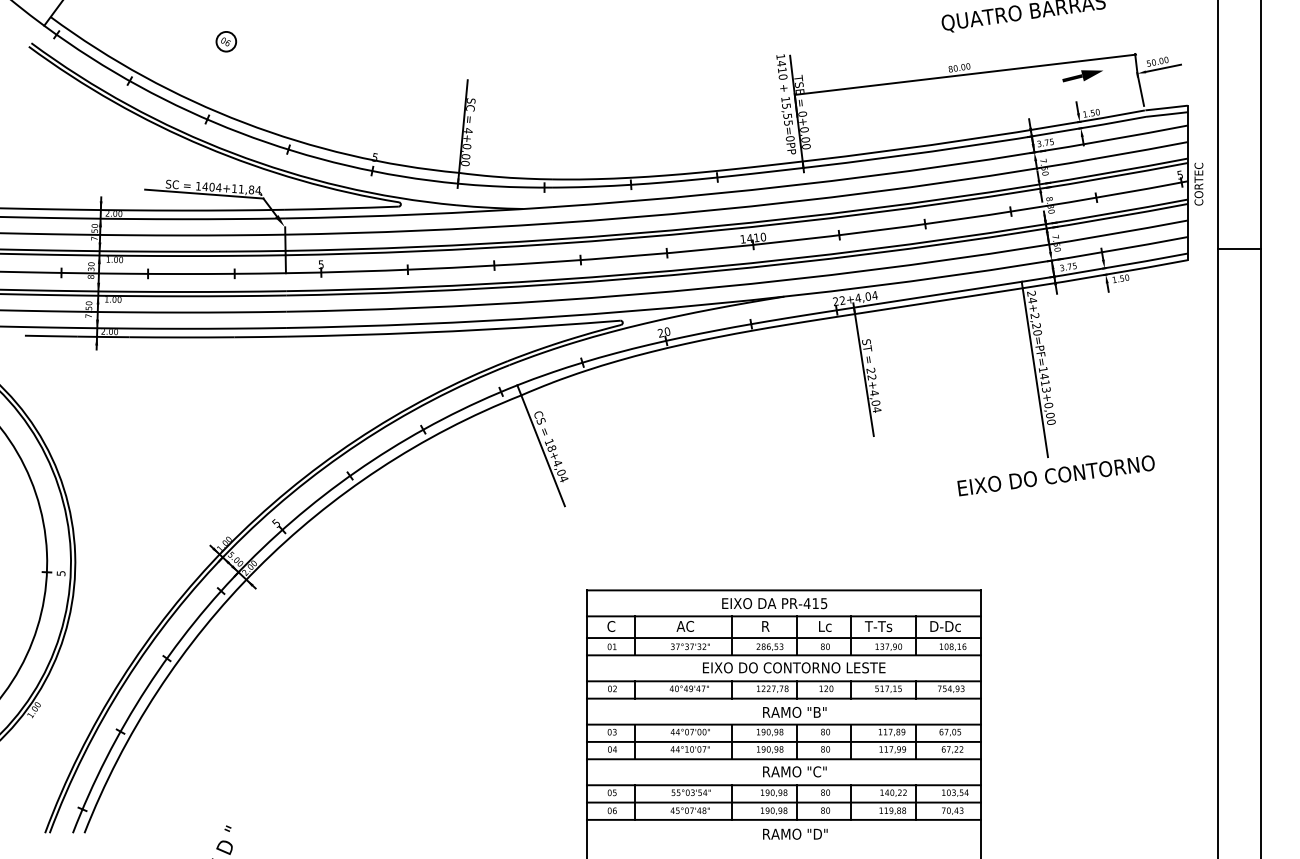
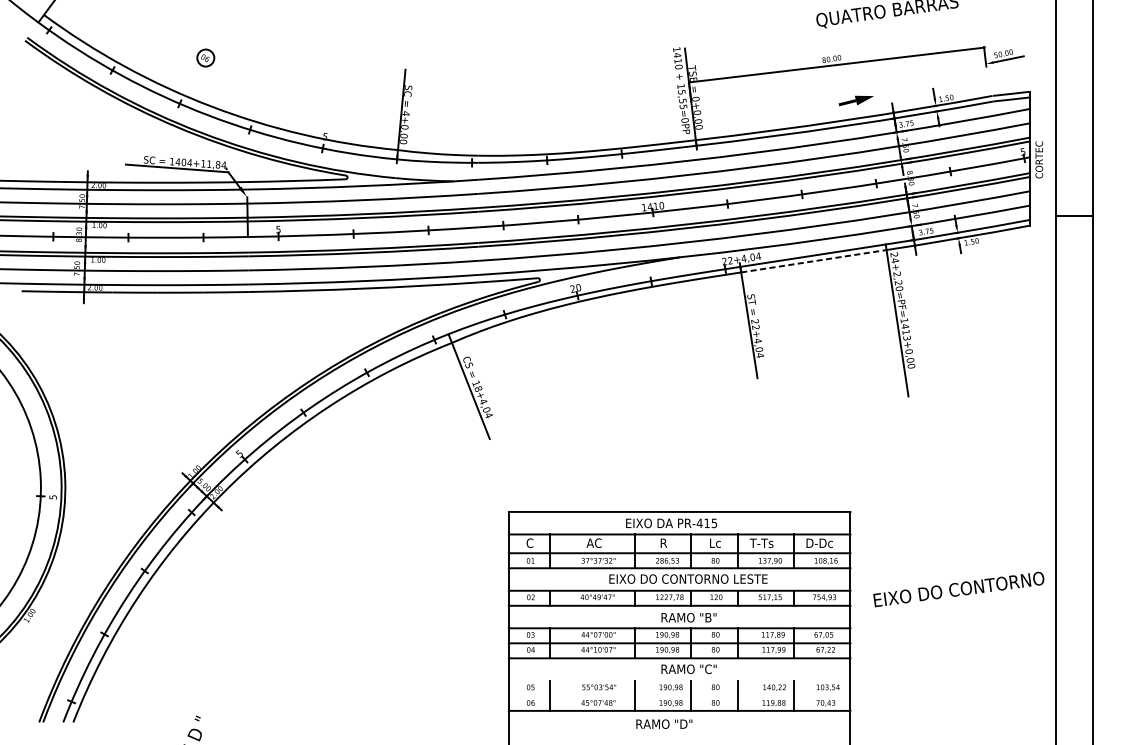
part: (226, 41) -> (205, 57), moved
part: (1082, 76) -> (856, 101), moved
line: (1140, 88) -> (988, 76), removed
line: (938, 301) -> (813, 261), solid -> dashed
text: (1055, 475) -> (958, 589), moved
line: (783, 785) -> (679, 681), removed
line: (783, 802) -> (679, 695), removed
text: (795, 833) -> (664, 723), moved

